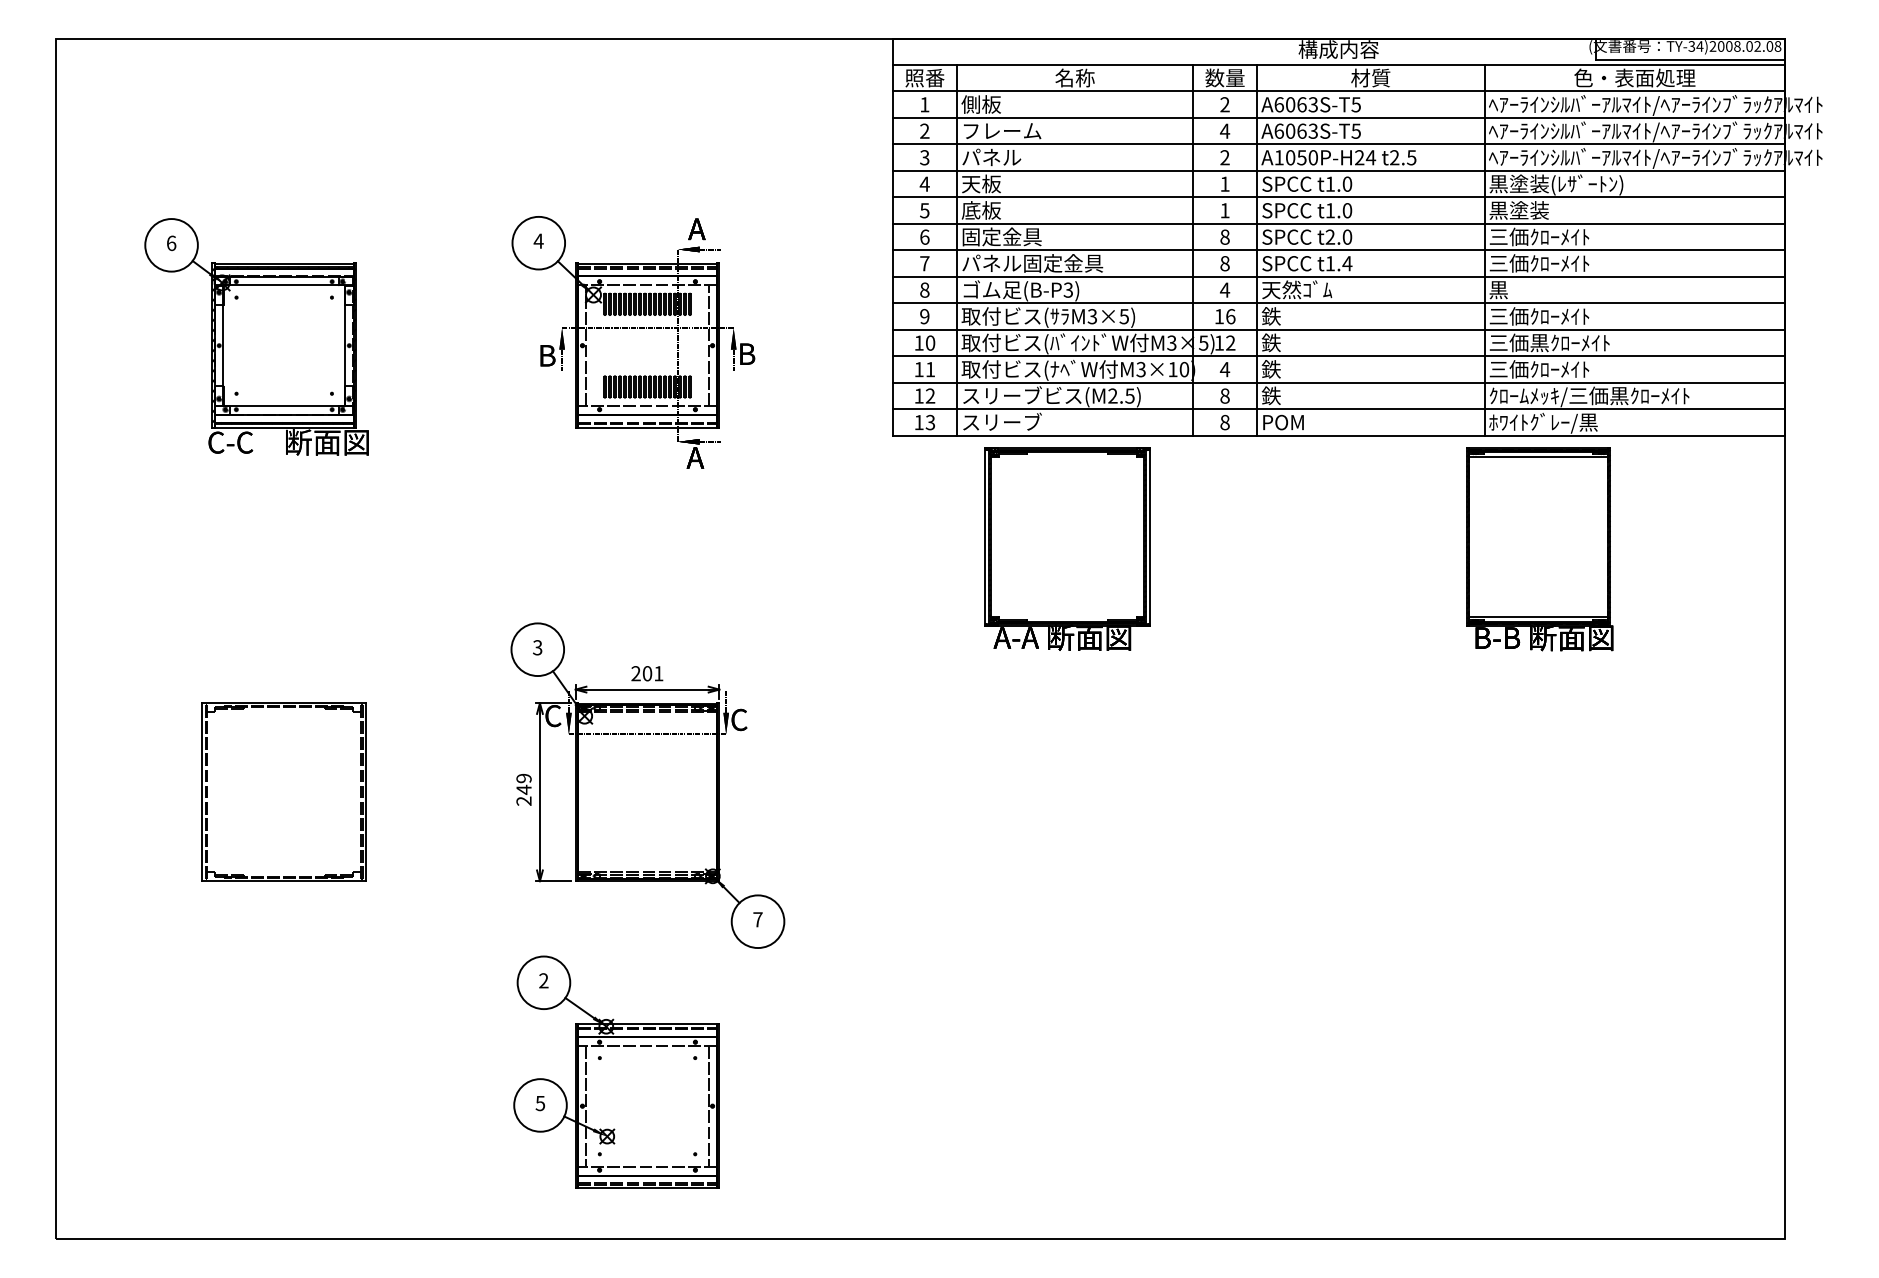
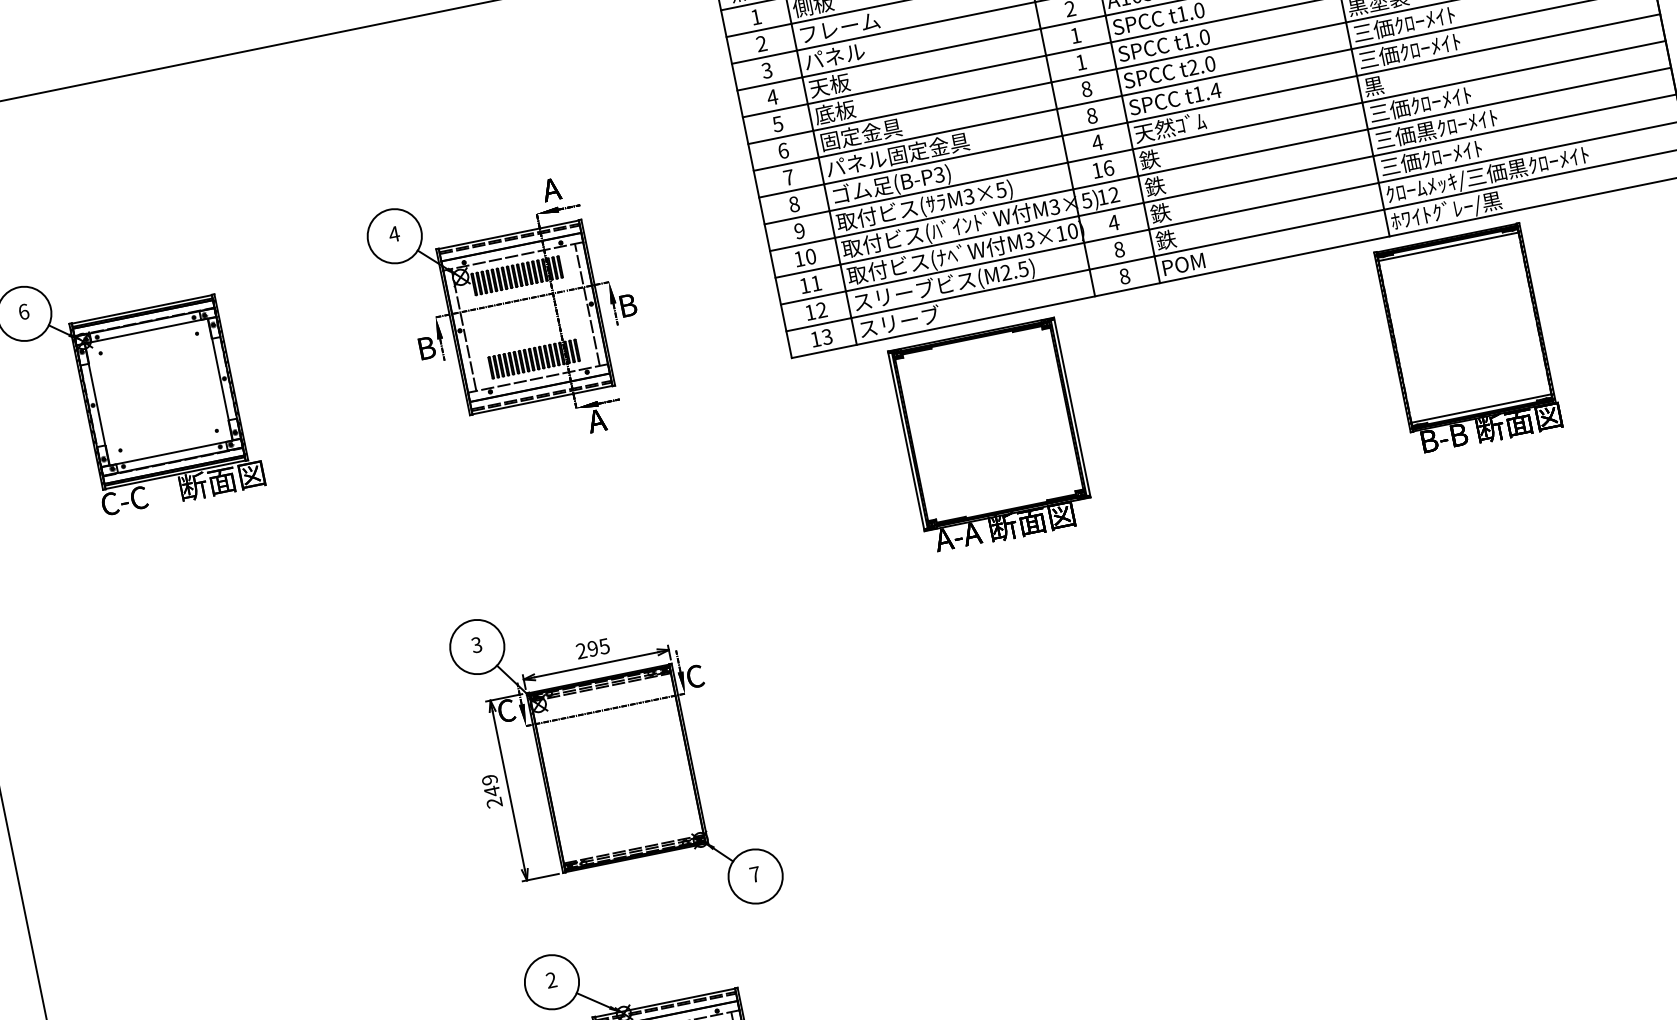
text: (652, 673) -> (598, 647), 201 -> 295
part: (283, 791) -> (249, 842), removed

